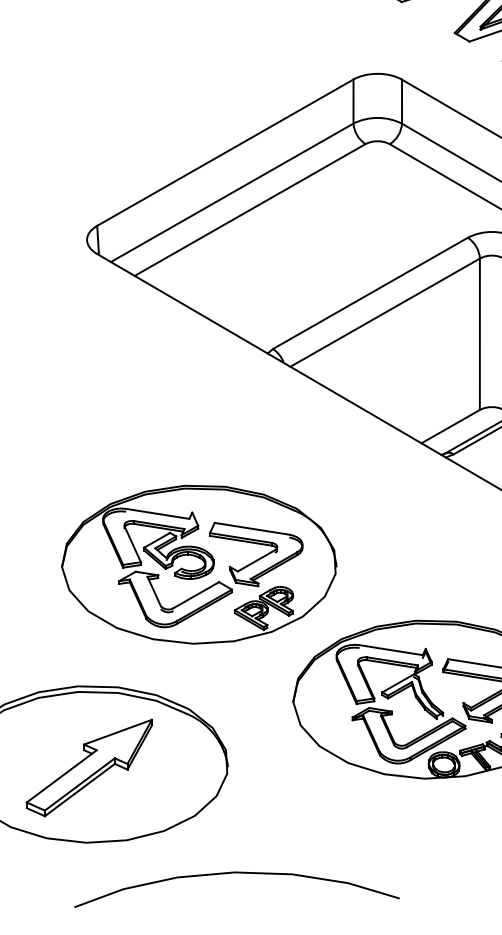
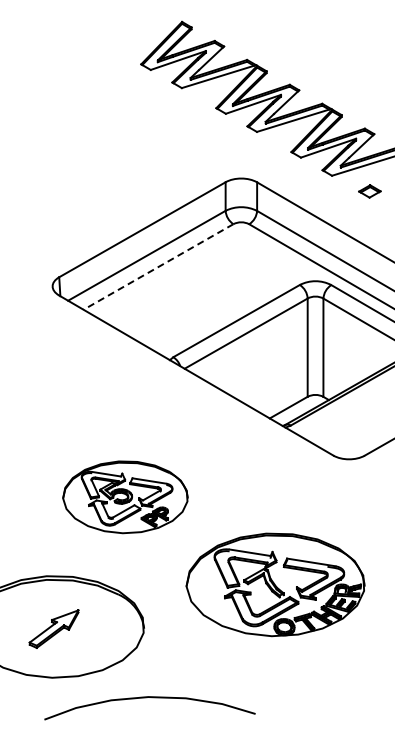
line: (250, 210) -> (158, 267), solid -> dashed
part: (199, 565) -> (125, 497), size x0.7
part: (88, 766) -> (53, 628), size x0.6

